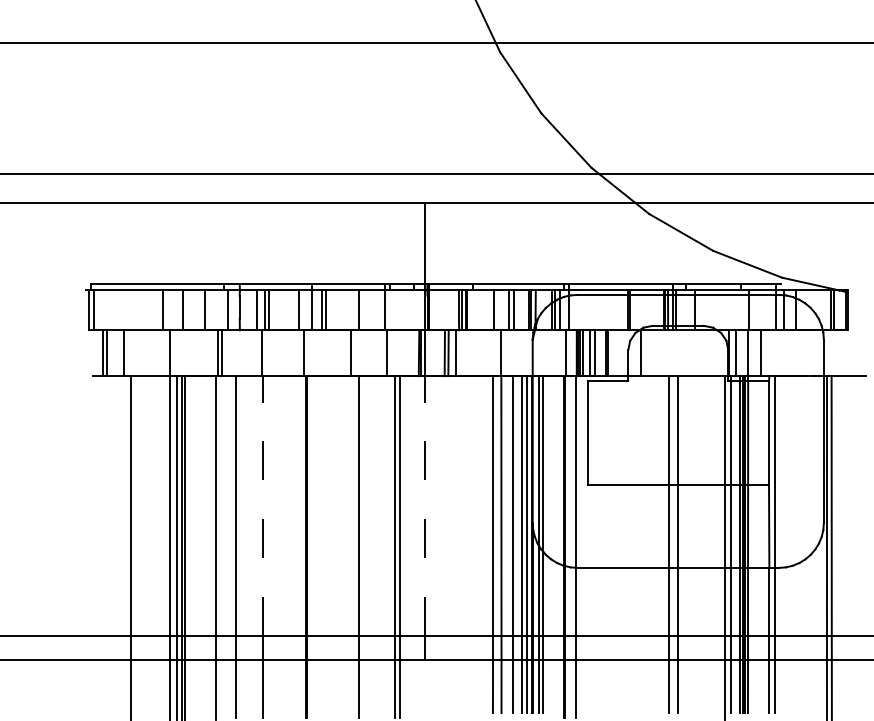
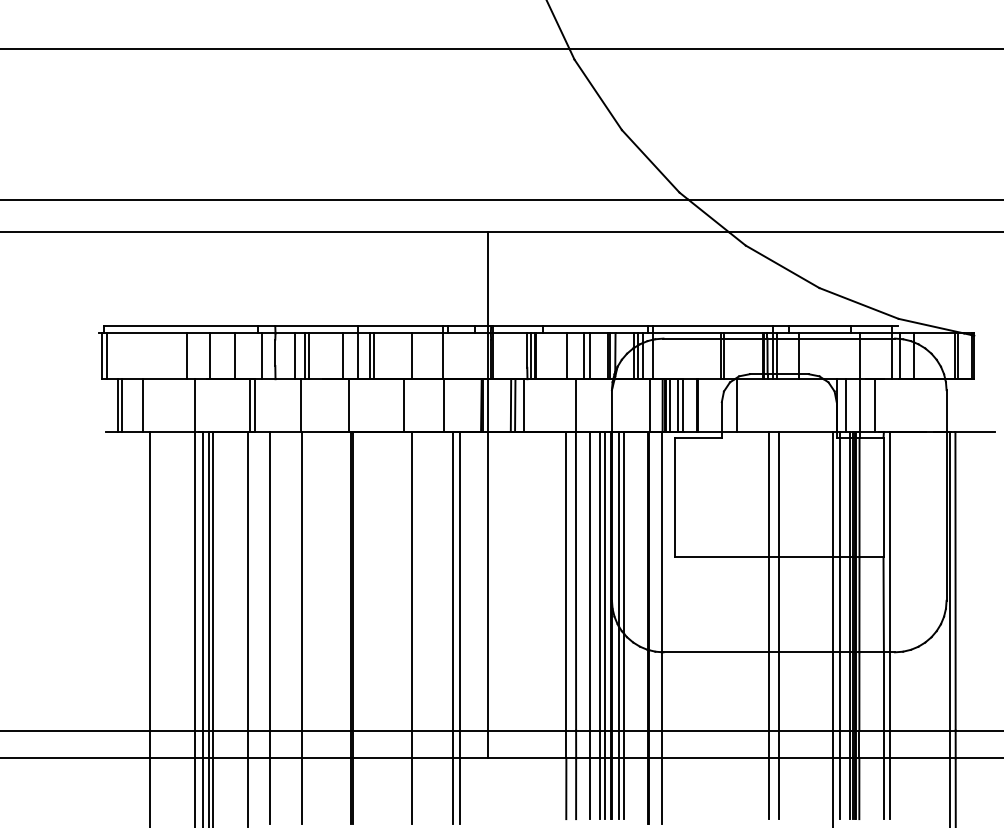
line: (263, 506) -> (302, 581), dashed -> solid
line: (425, 506) -> (488, 581), dashed -> solid

